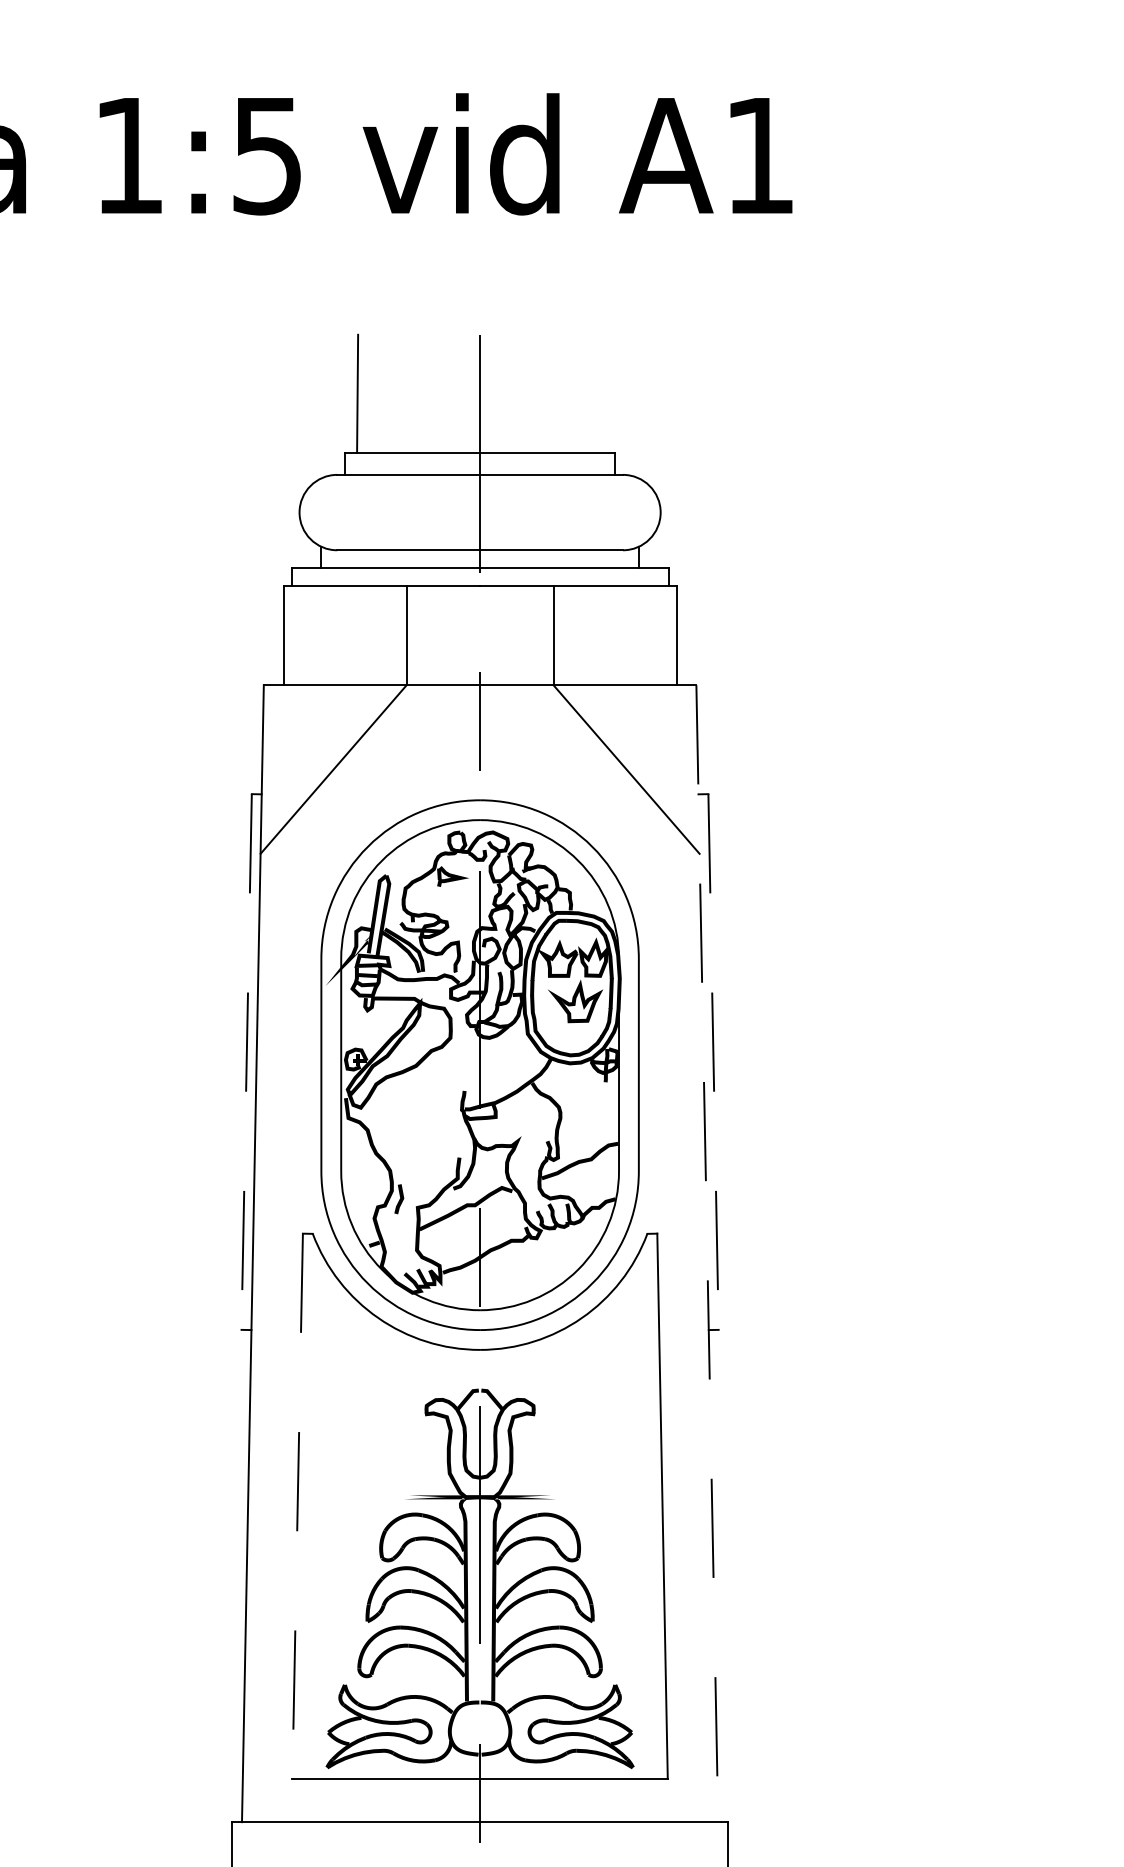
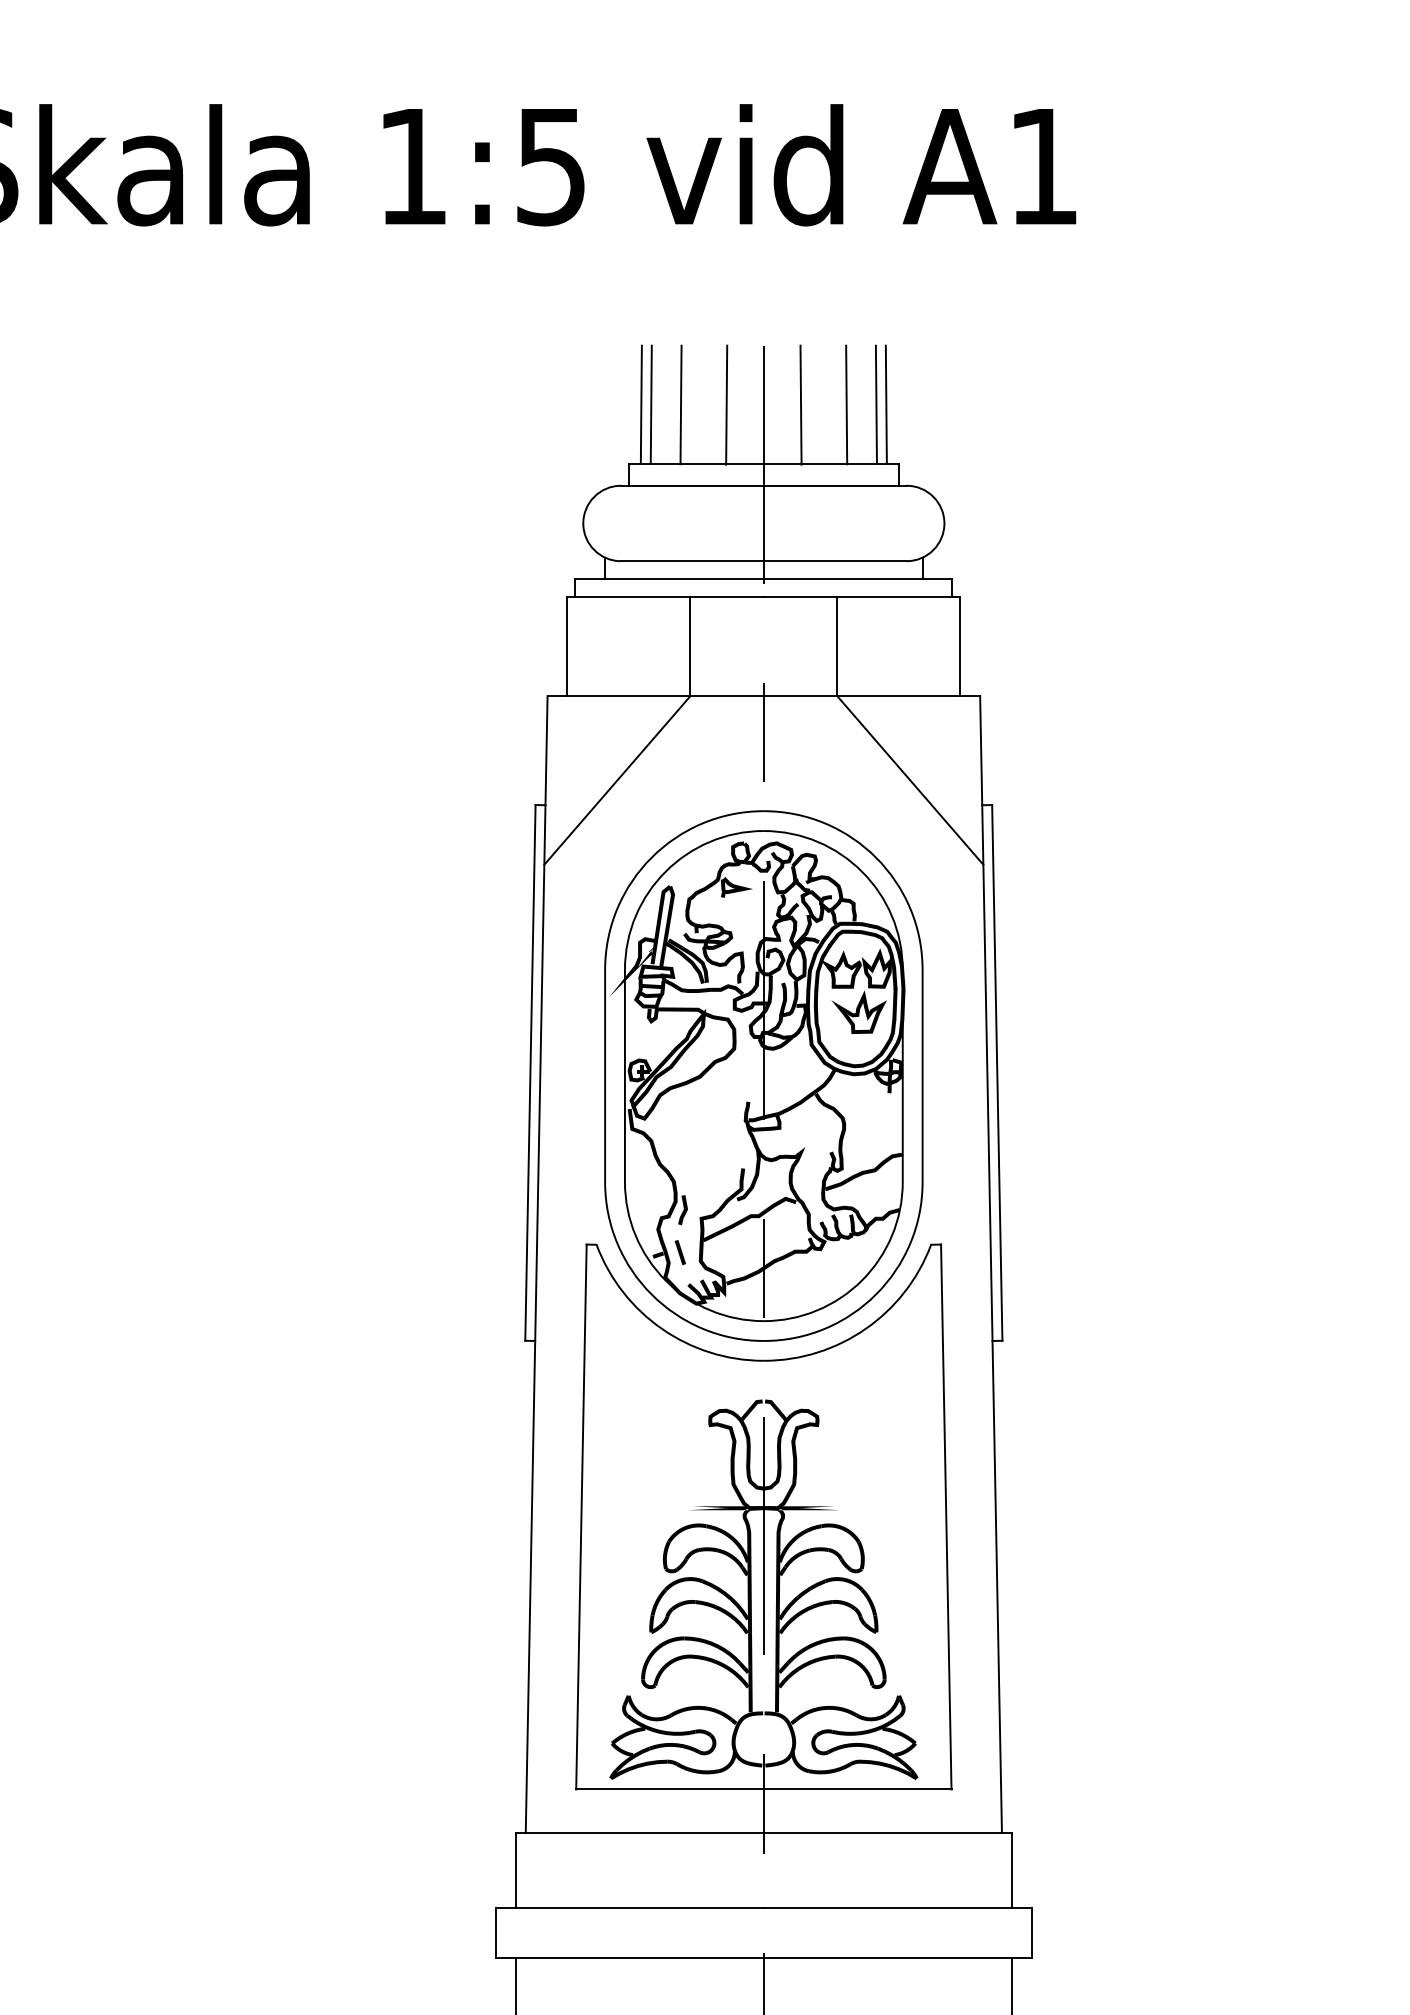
line: (366, 393) -> (650, 404), added
line: (396, 393) -> (680, 404), added
line: (442, 393) -> (726, 404), added
line: (516, 393) -> (800, 404), added
line: (562, 393) -> (846, 404), added
line: (591, 393) -> (875, 404), added
line: (601, 393) -> (885, 404), added
line: (246, 1061) -> (530, 1072), dashed -> solid
line: (713, 1061) -> (997, 1072), dashed -> solid
line: (395, 1241) -> (679, 1252), added
line: (707, 1253) -> (991, 1264), dashed -> solid
line: (297, 1506) -> (581, 1517), dashed -> solid

